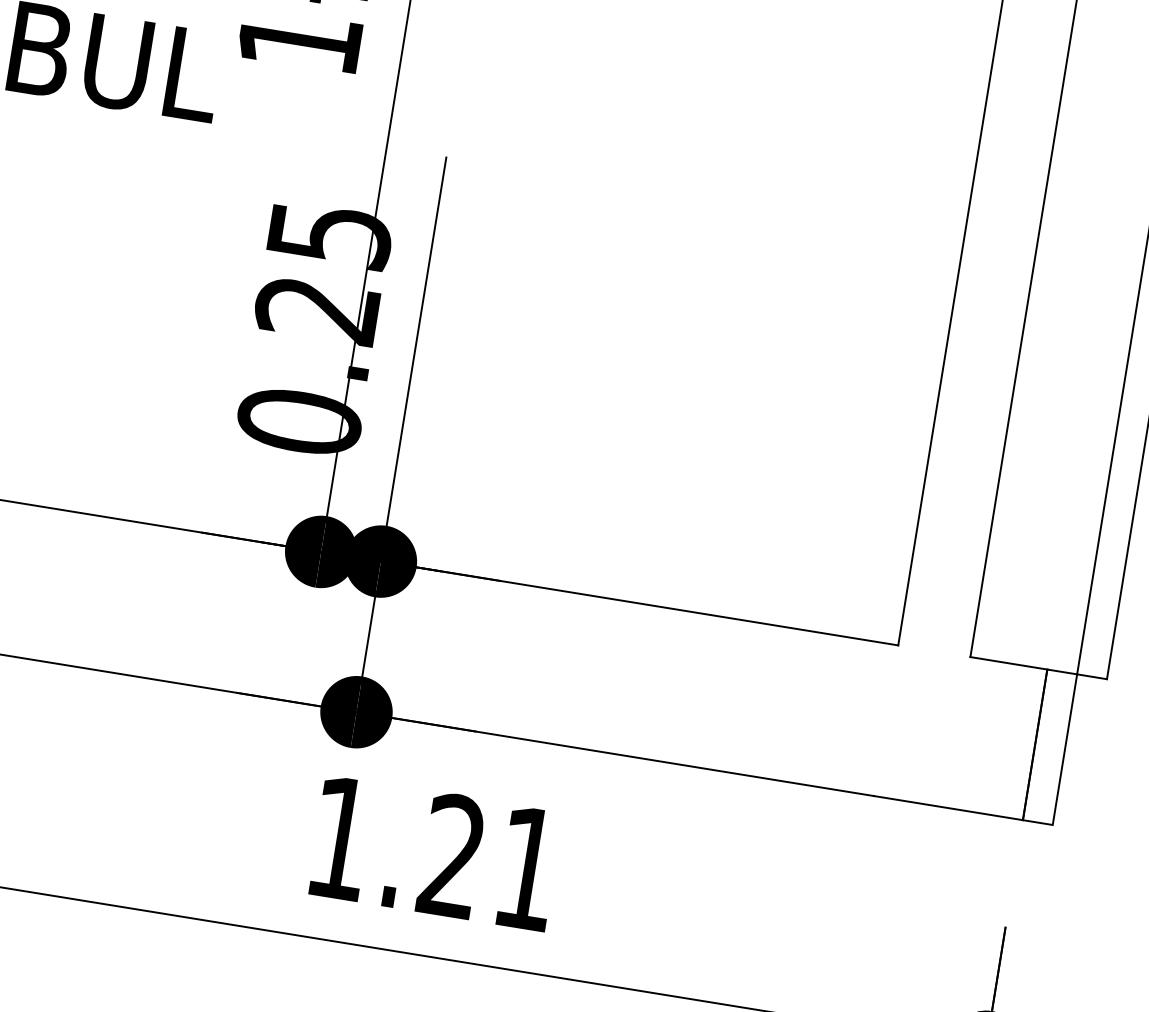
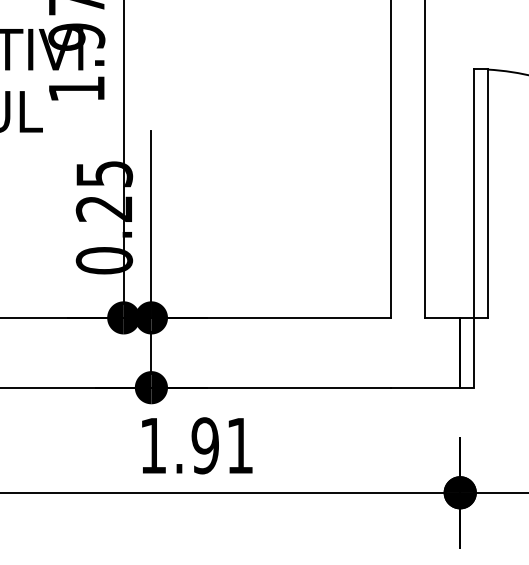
text: (450, 855) -> (204, 445), 1.21 -> 1.91

